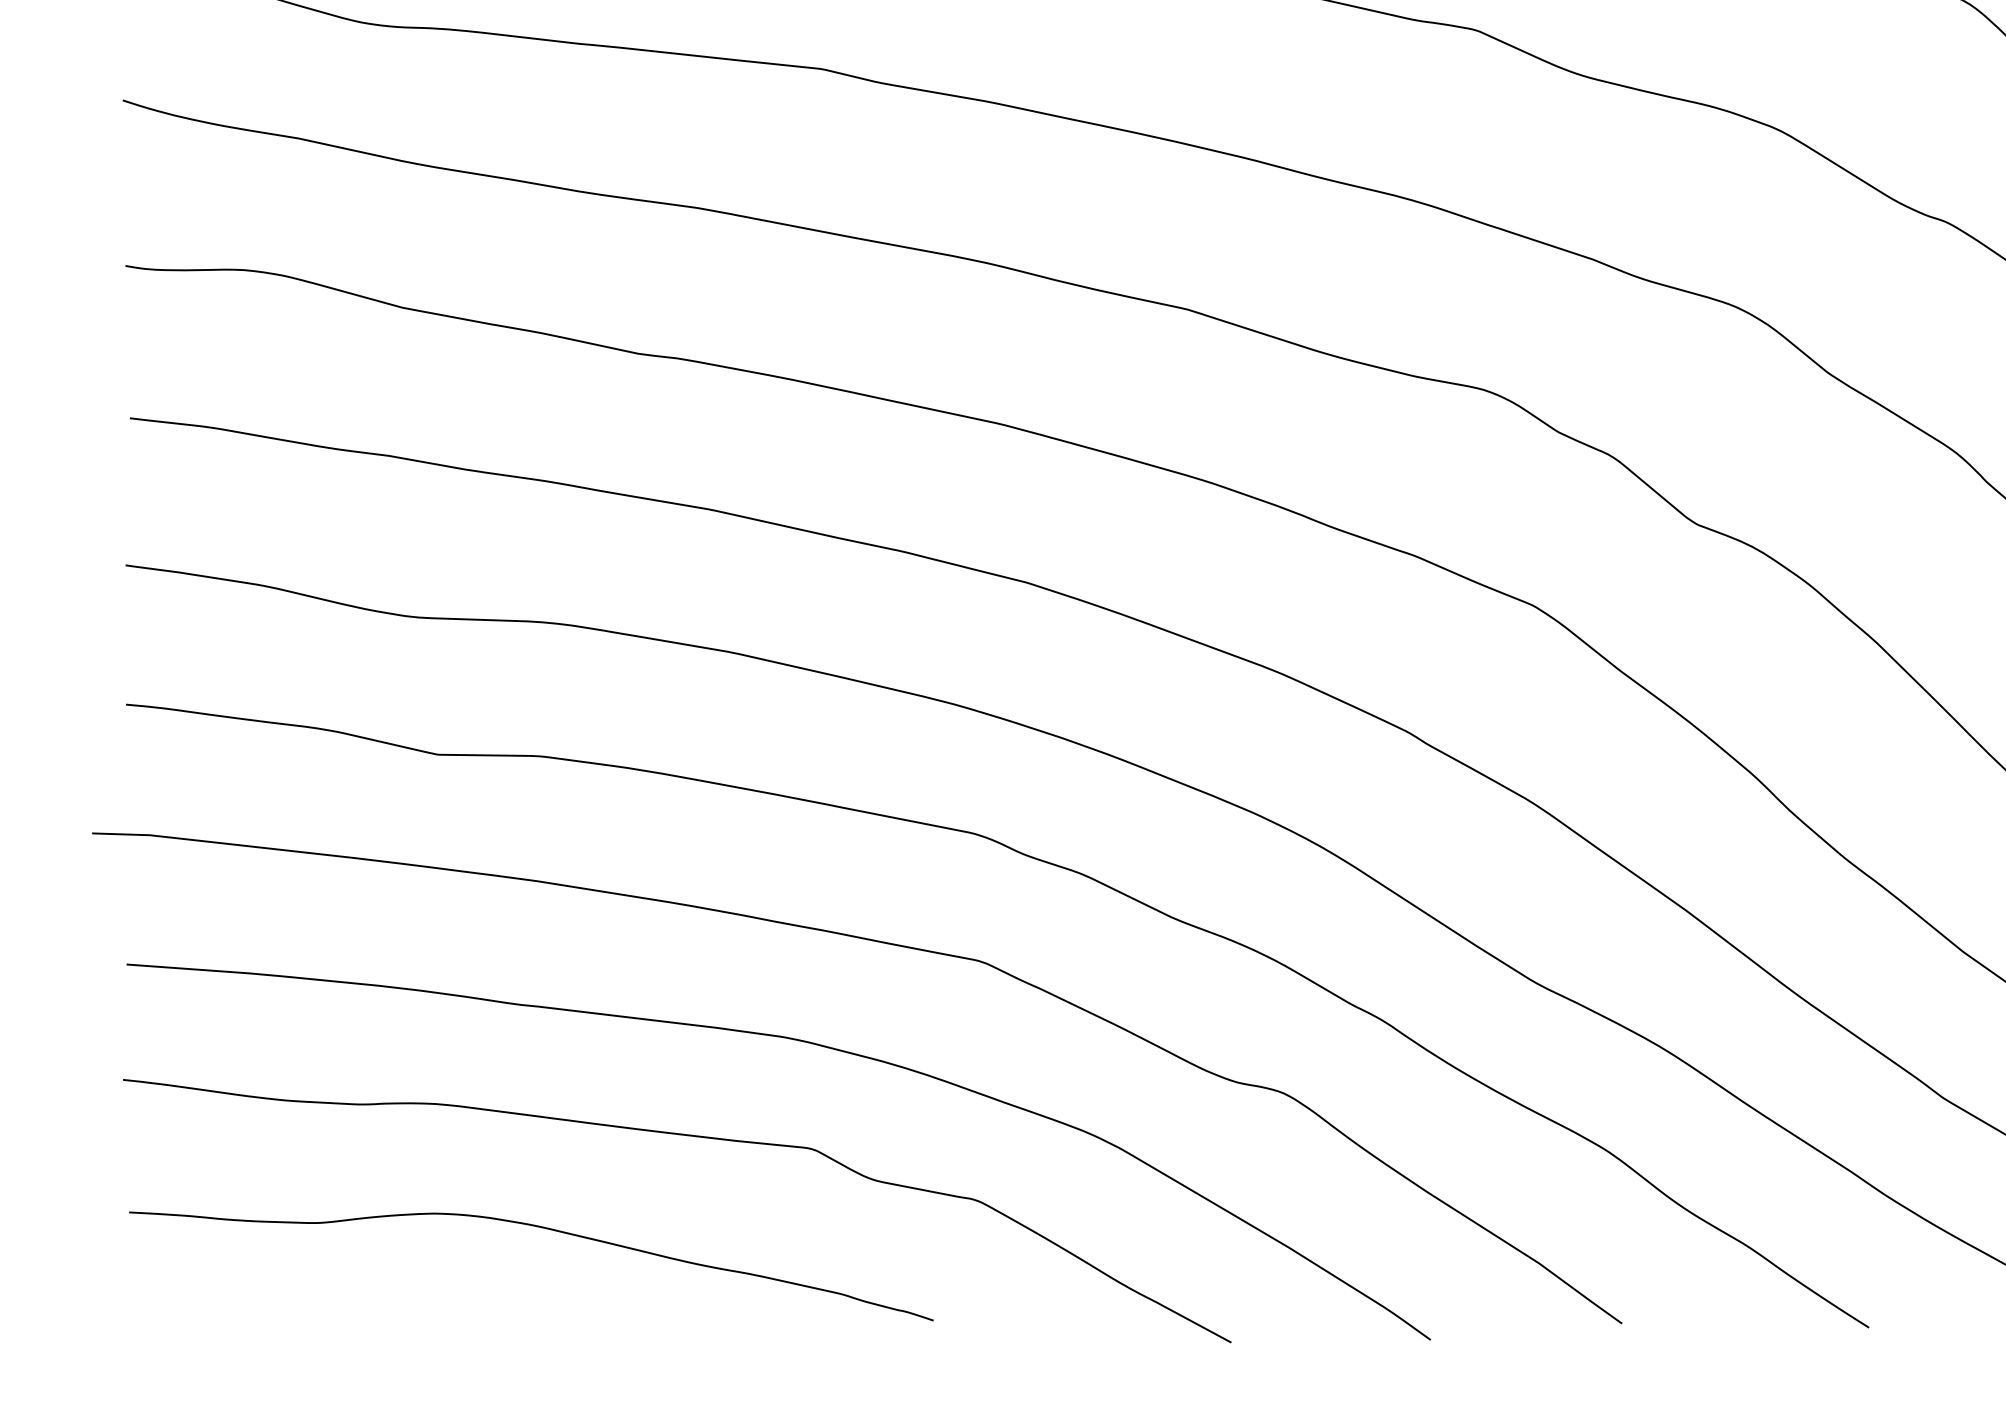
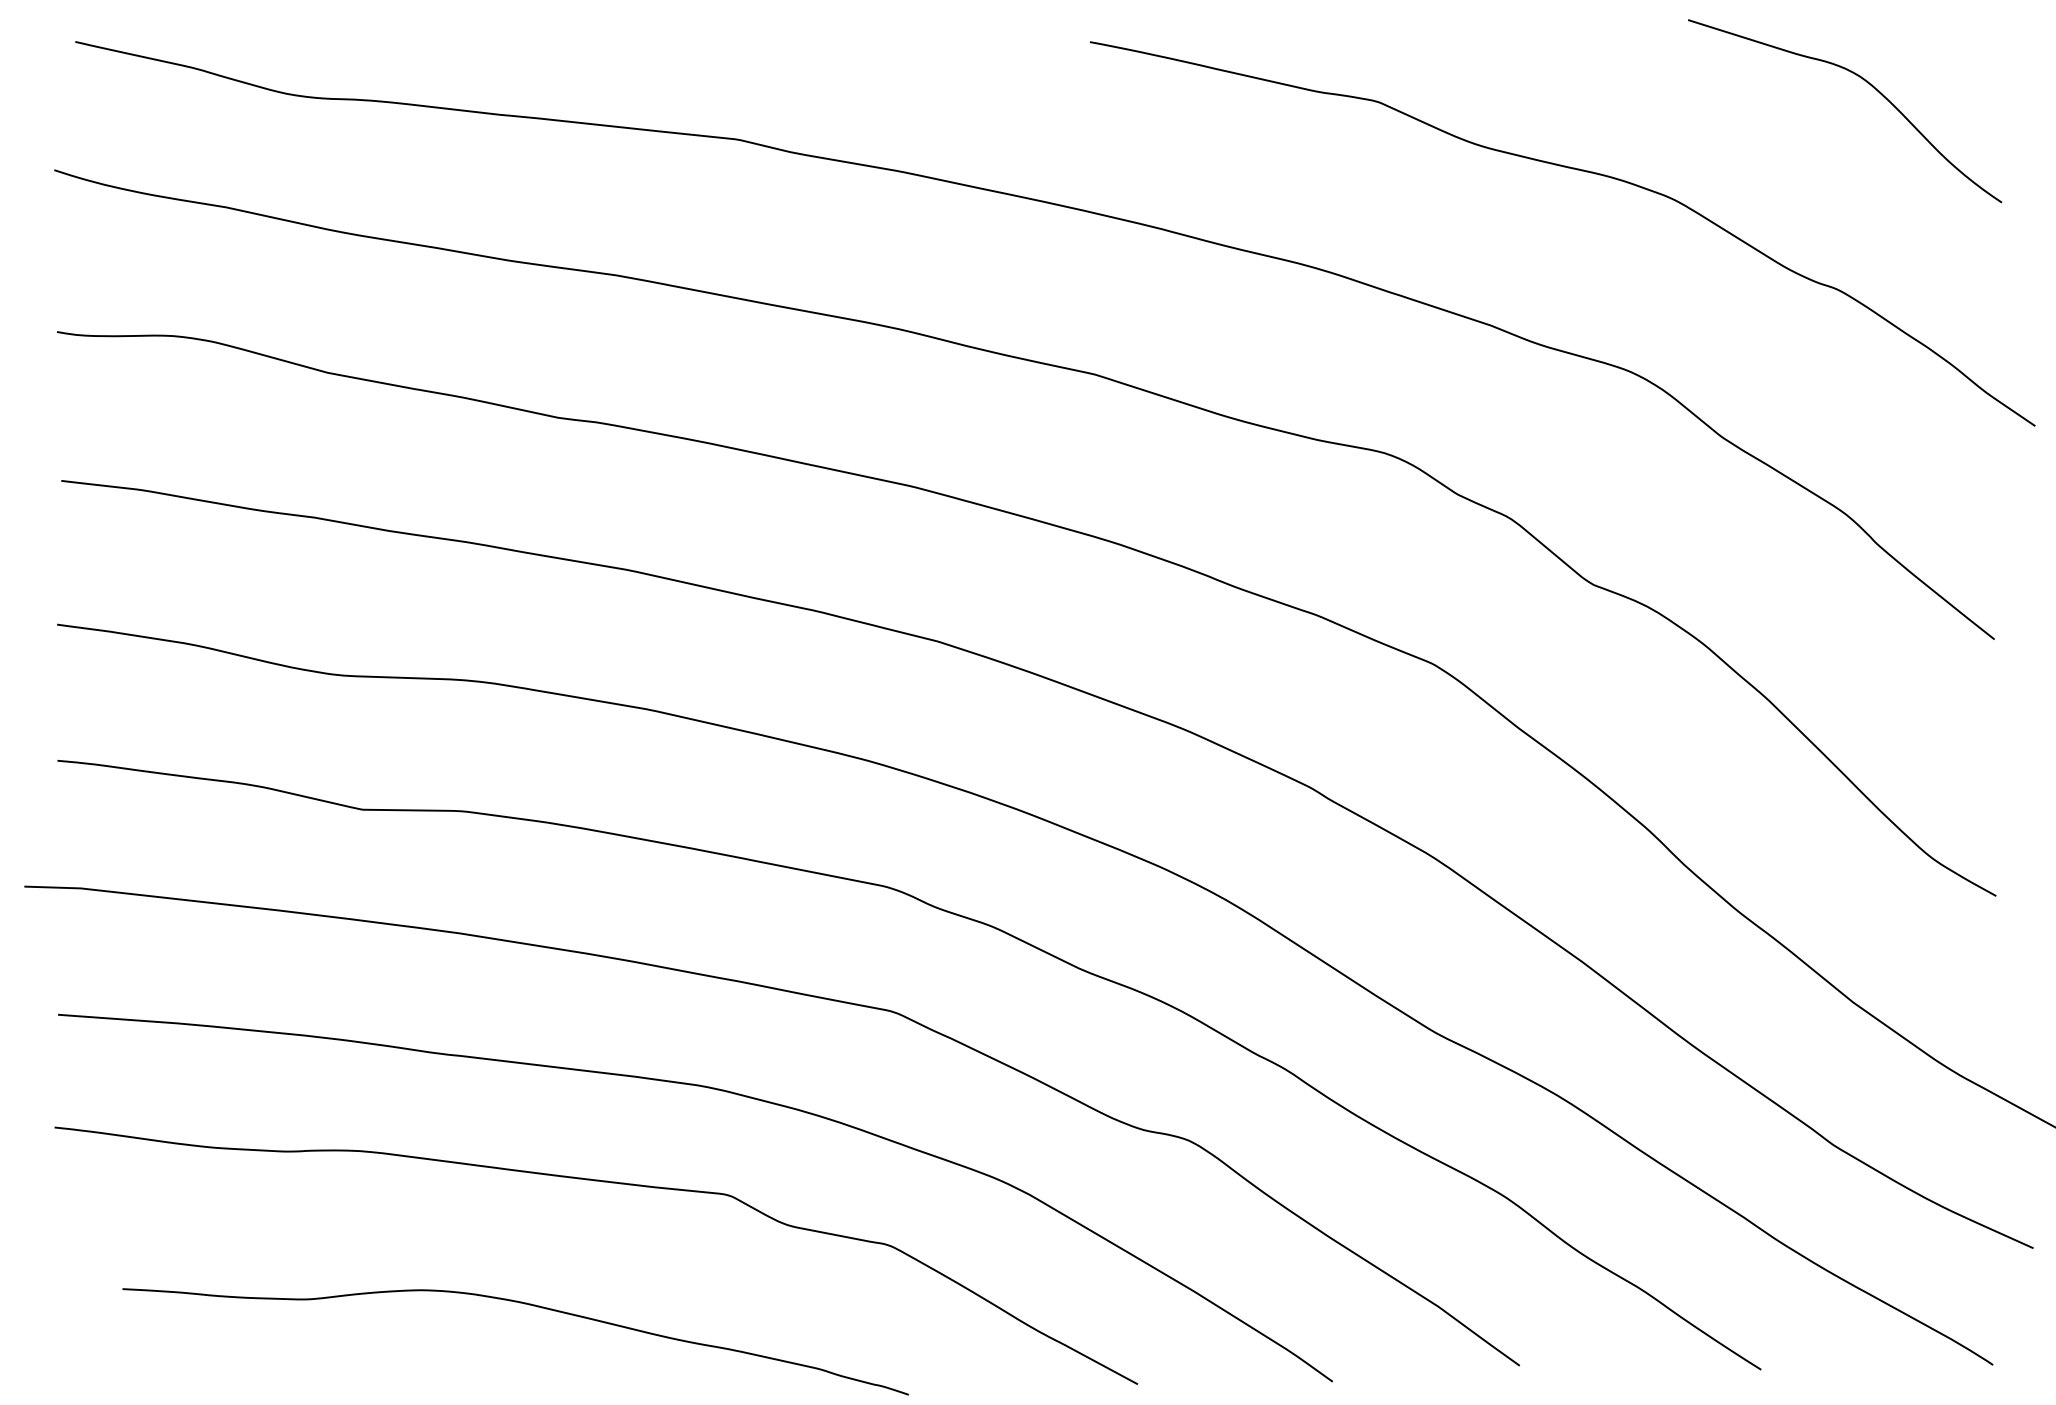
curve: (540, 1228) -> (524, 1304), moved

